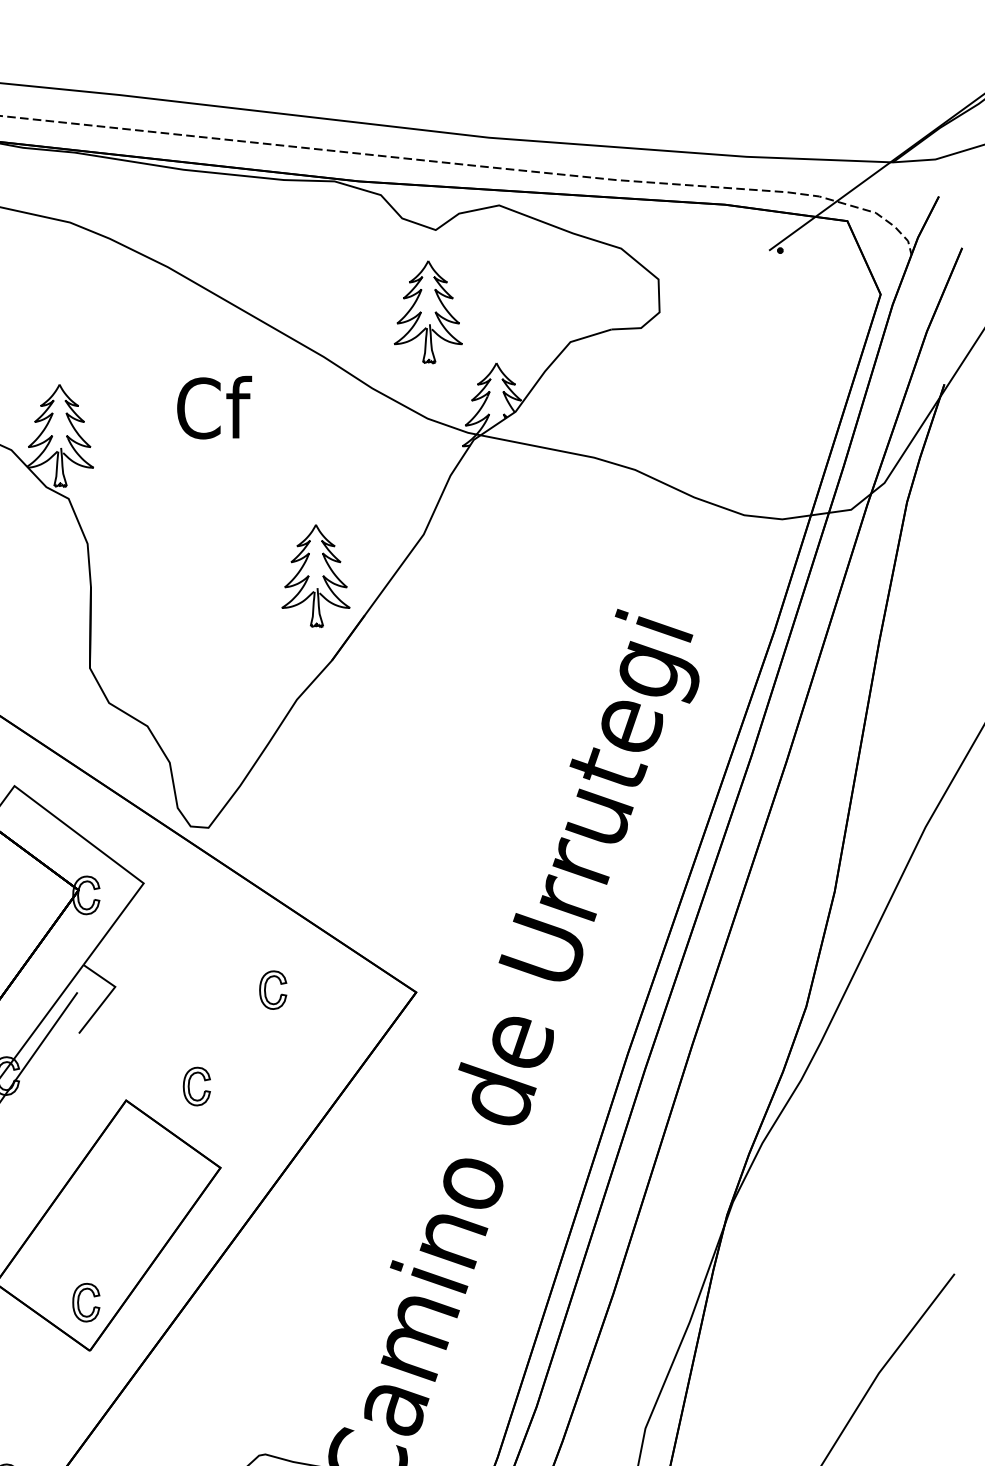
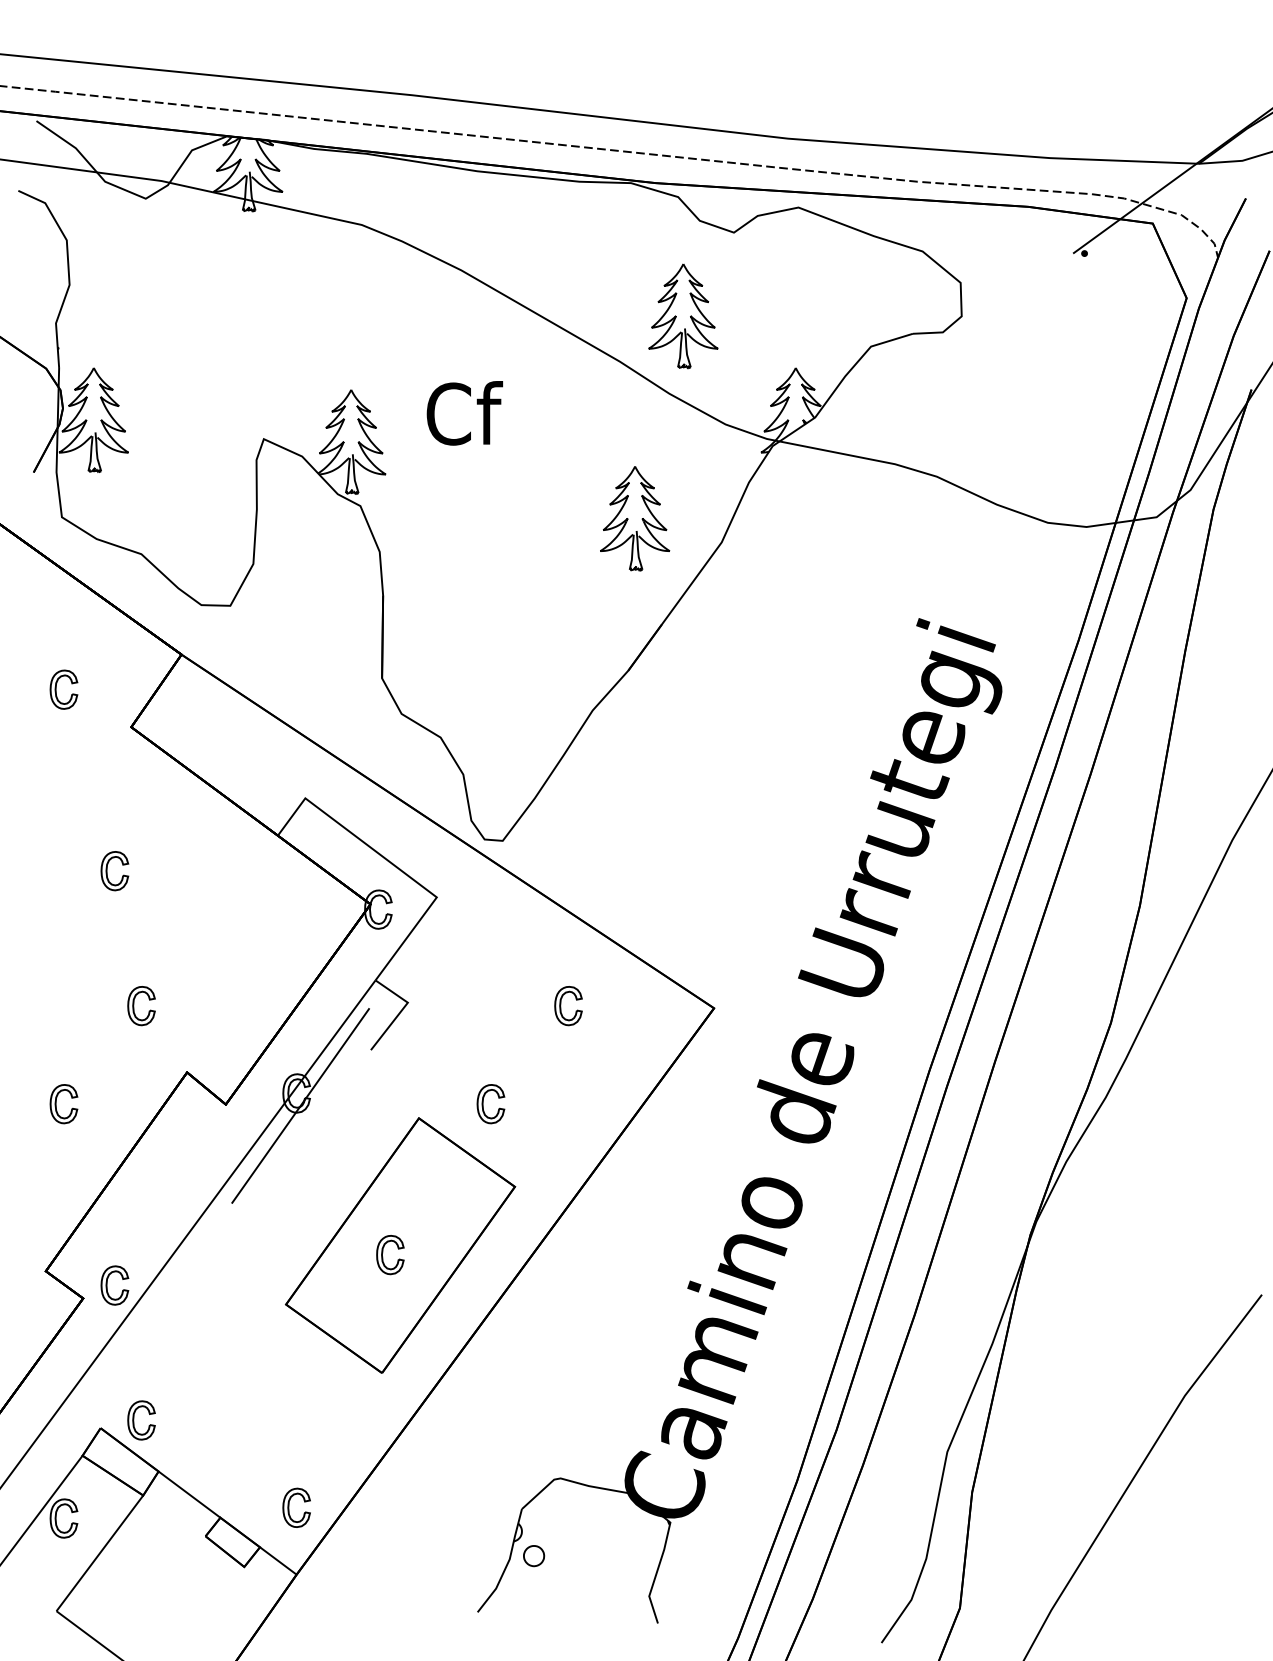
part: (428, 312) -> (683, 316), moved
text: (214, 407) -> (464, 413), moved
part: (316, 575) -> (635, 518), moved
part: (79, 1305) -> (383, 1257), moved

